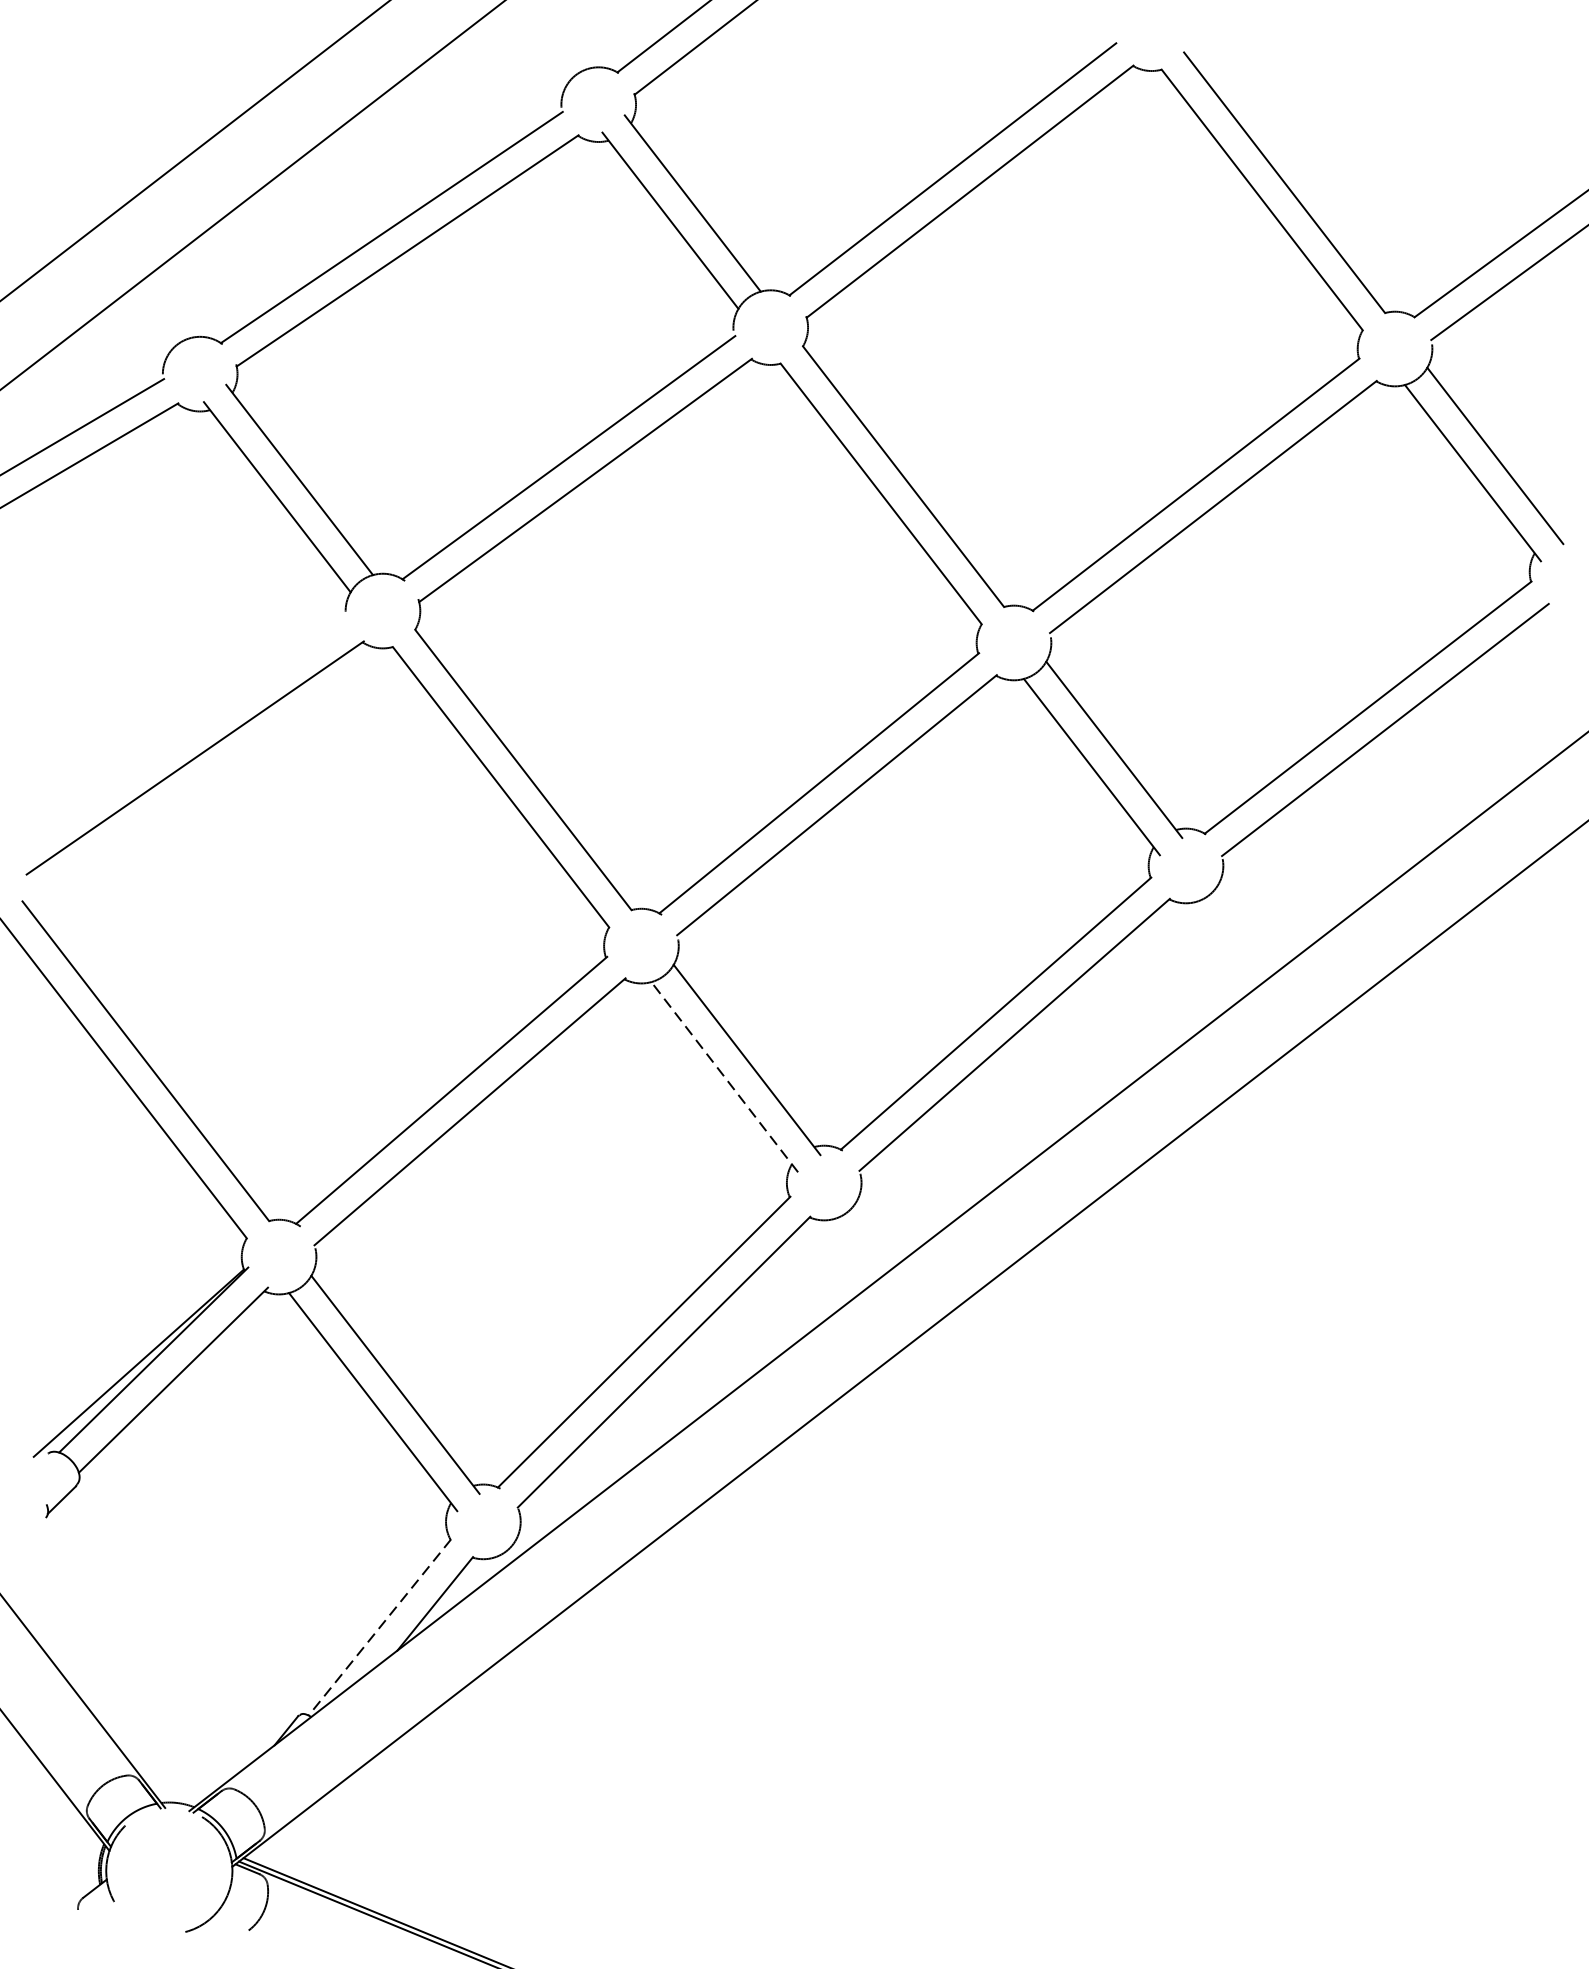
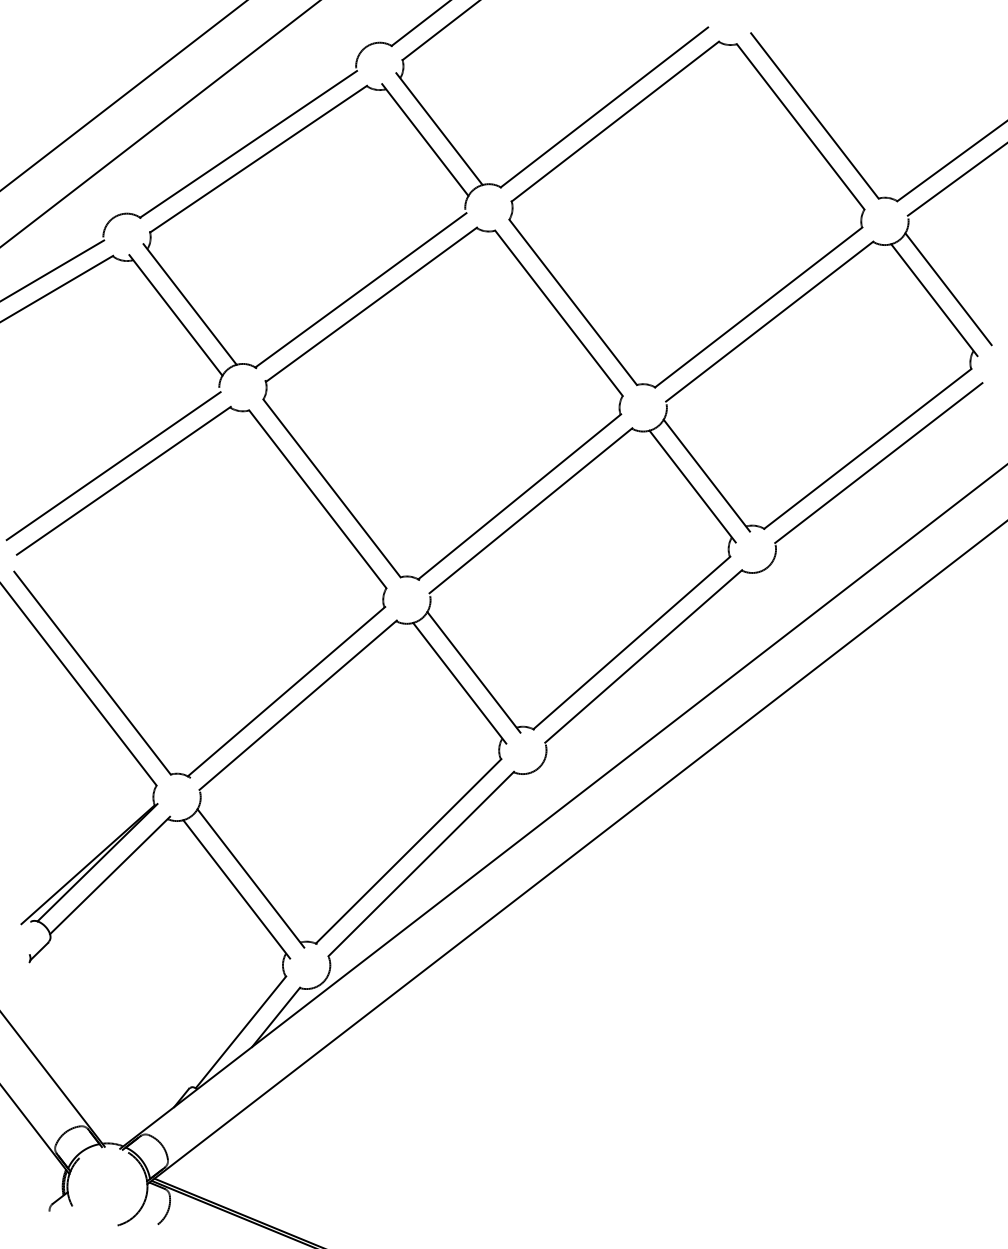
line: (178, 735) -> (113, 466), added
line: (724, 1075) -> (459, 682), dashed -> solid
line: (380, 1627) -> (241, 1032), dashed -> solid

